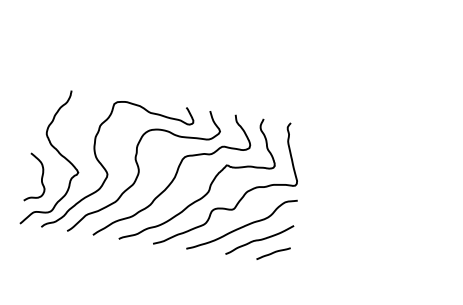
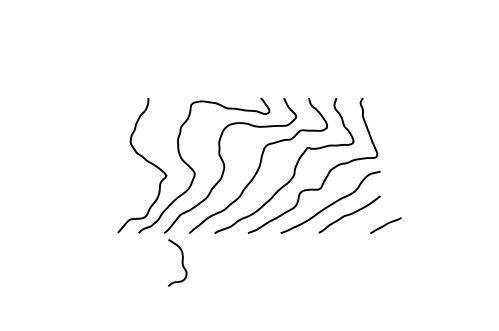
curve: (40, 178) -> (181, 262), moved
line: (273, 253) -> (385, 225), moved

